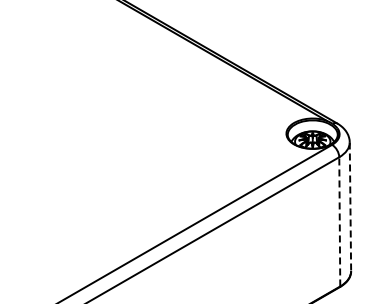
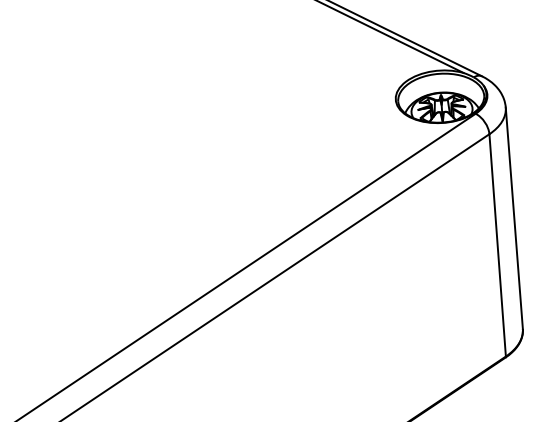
line: (350, 207) -> (514, 219), dashed -> solid
line: (339, 221) -> (497, 244), dashed -> solid

